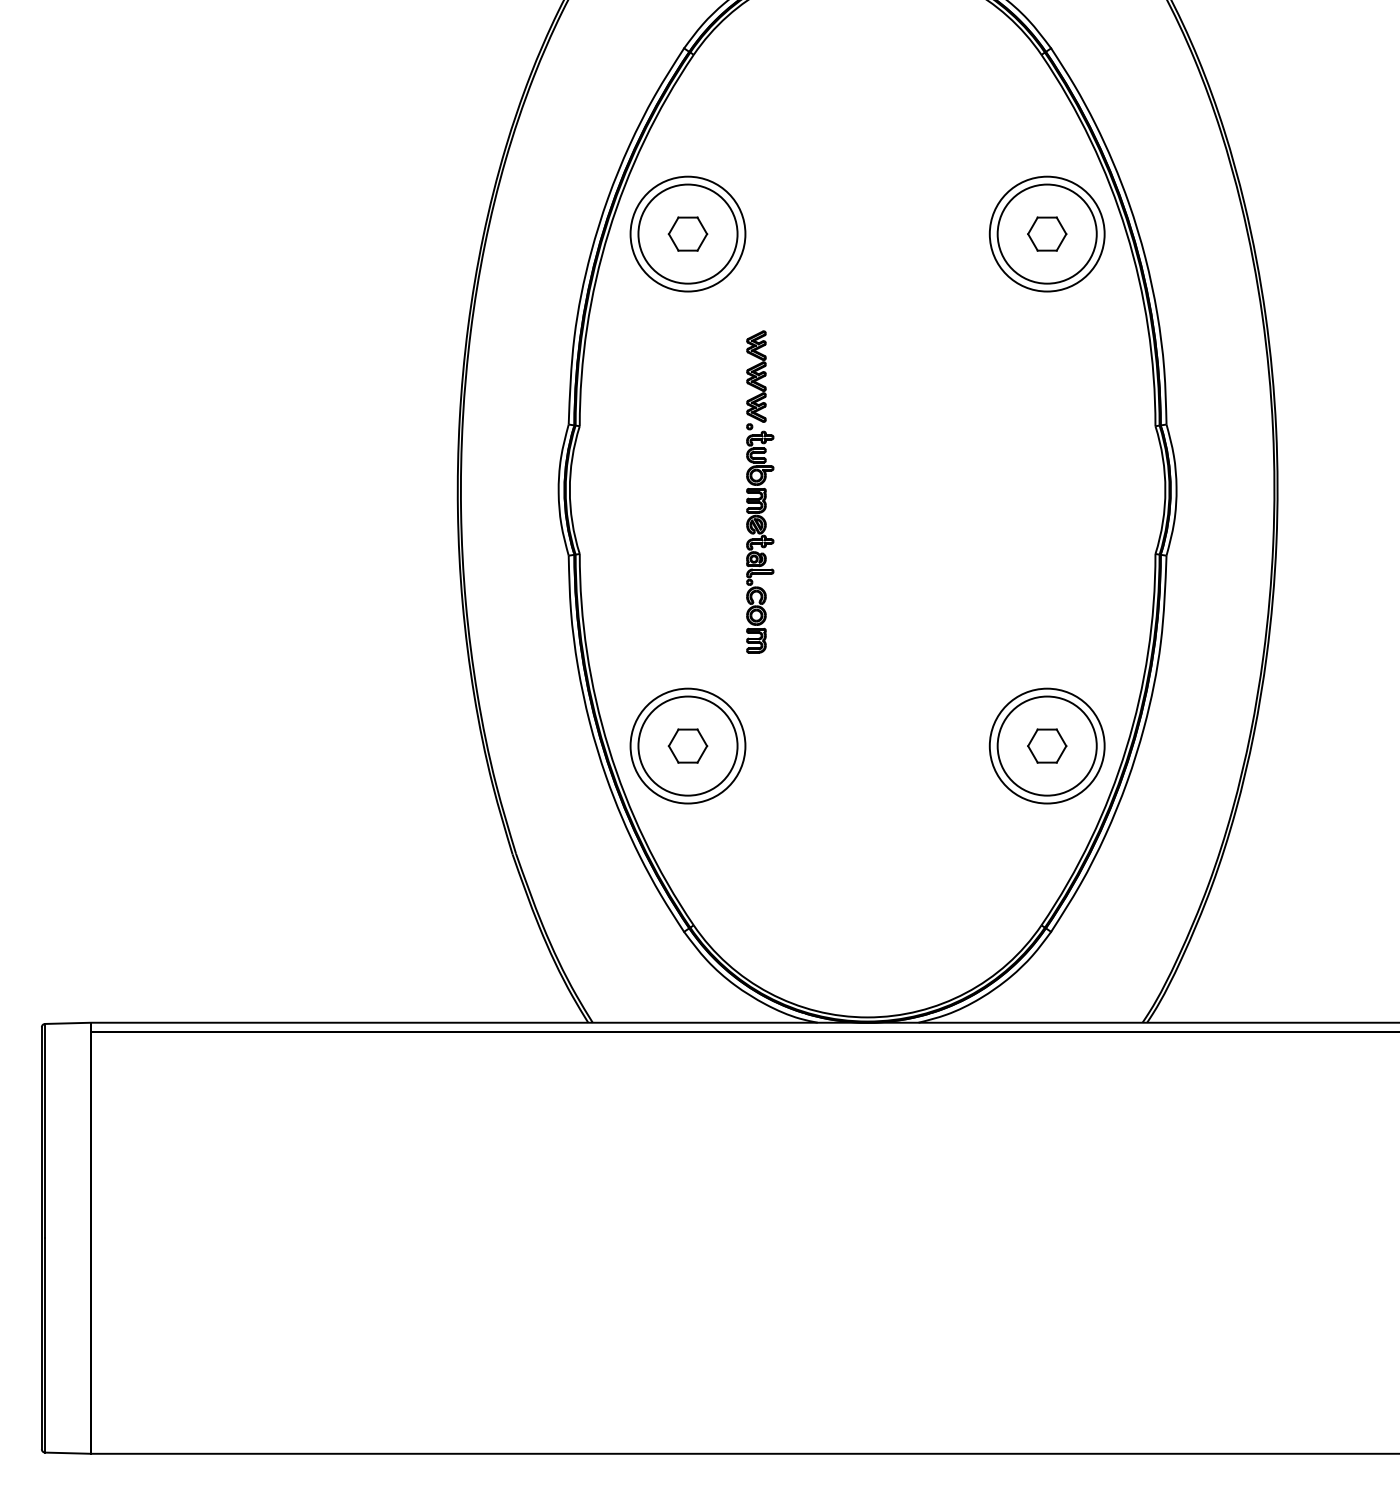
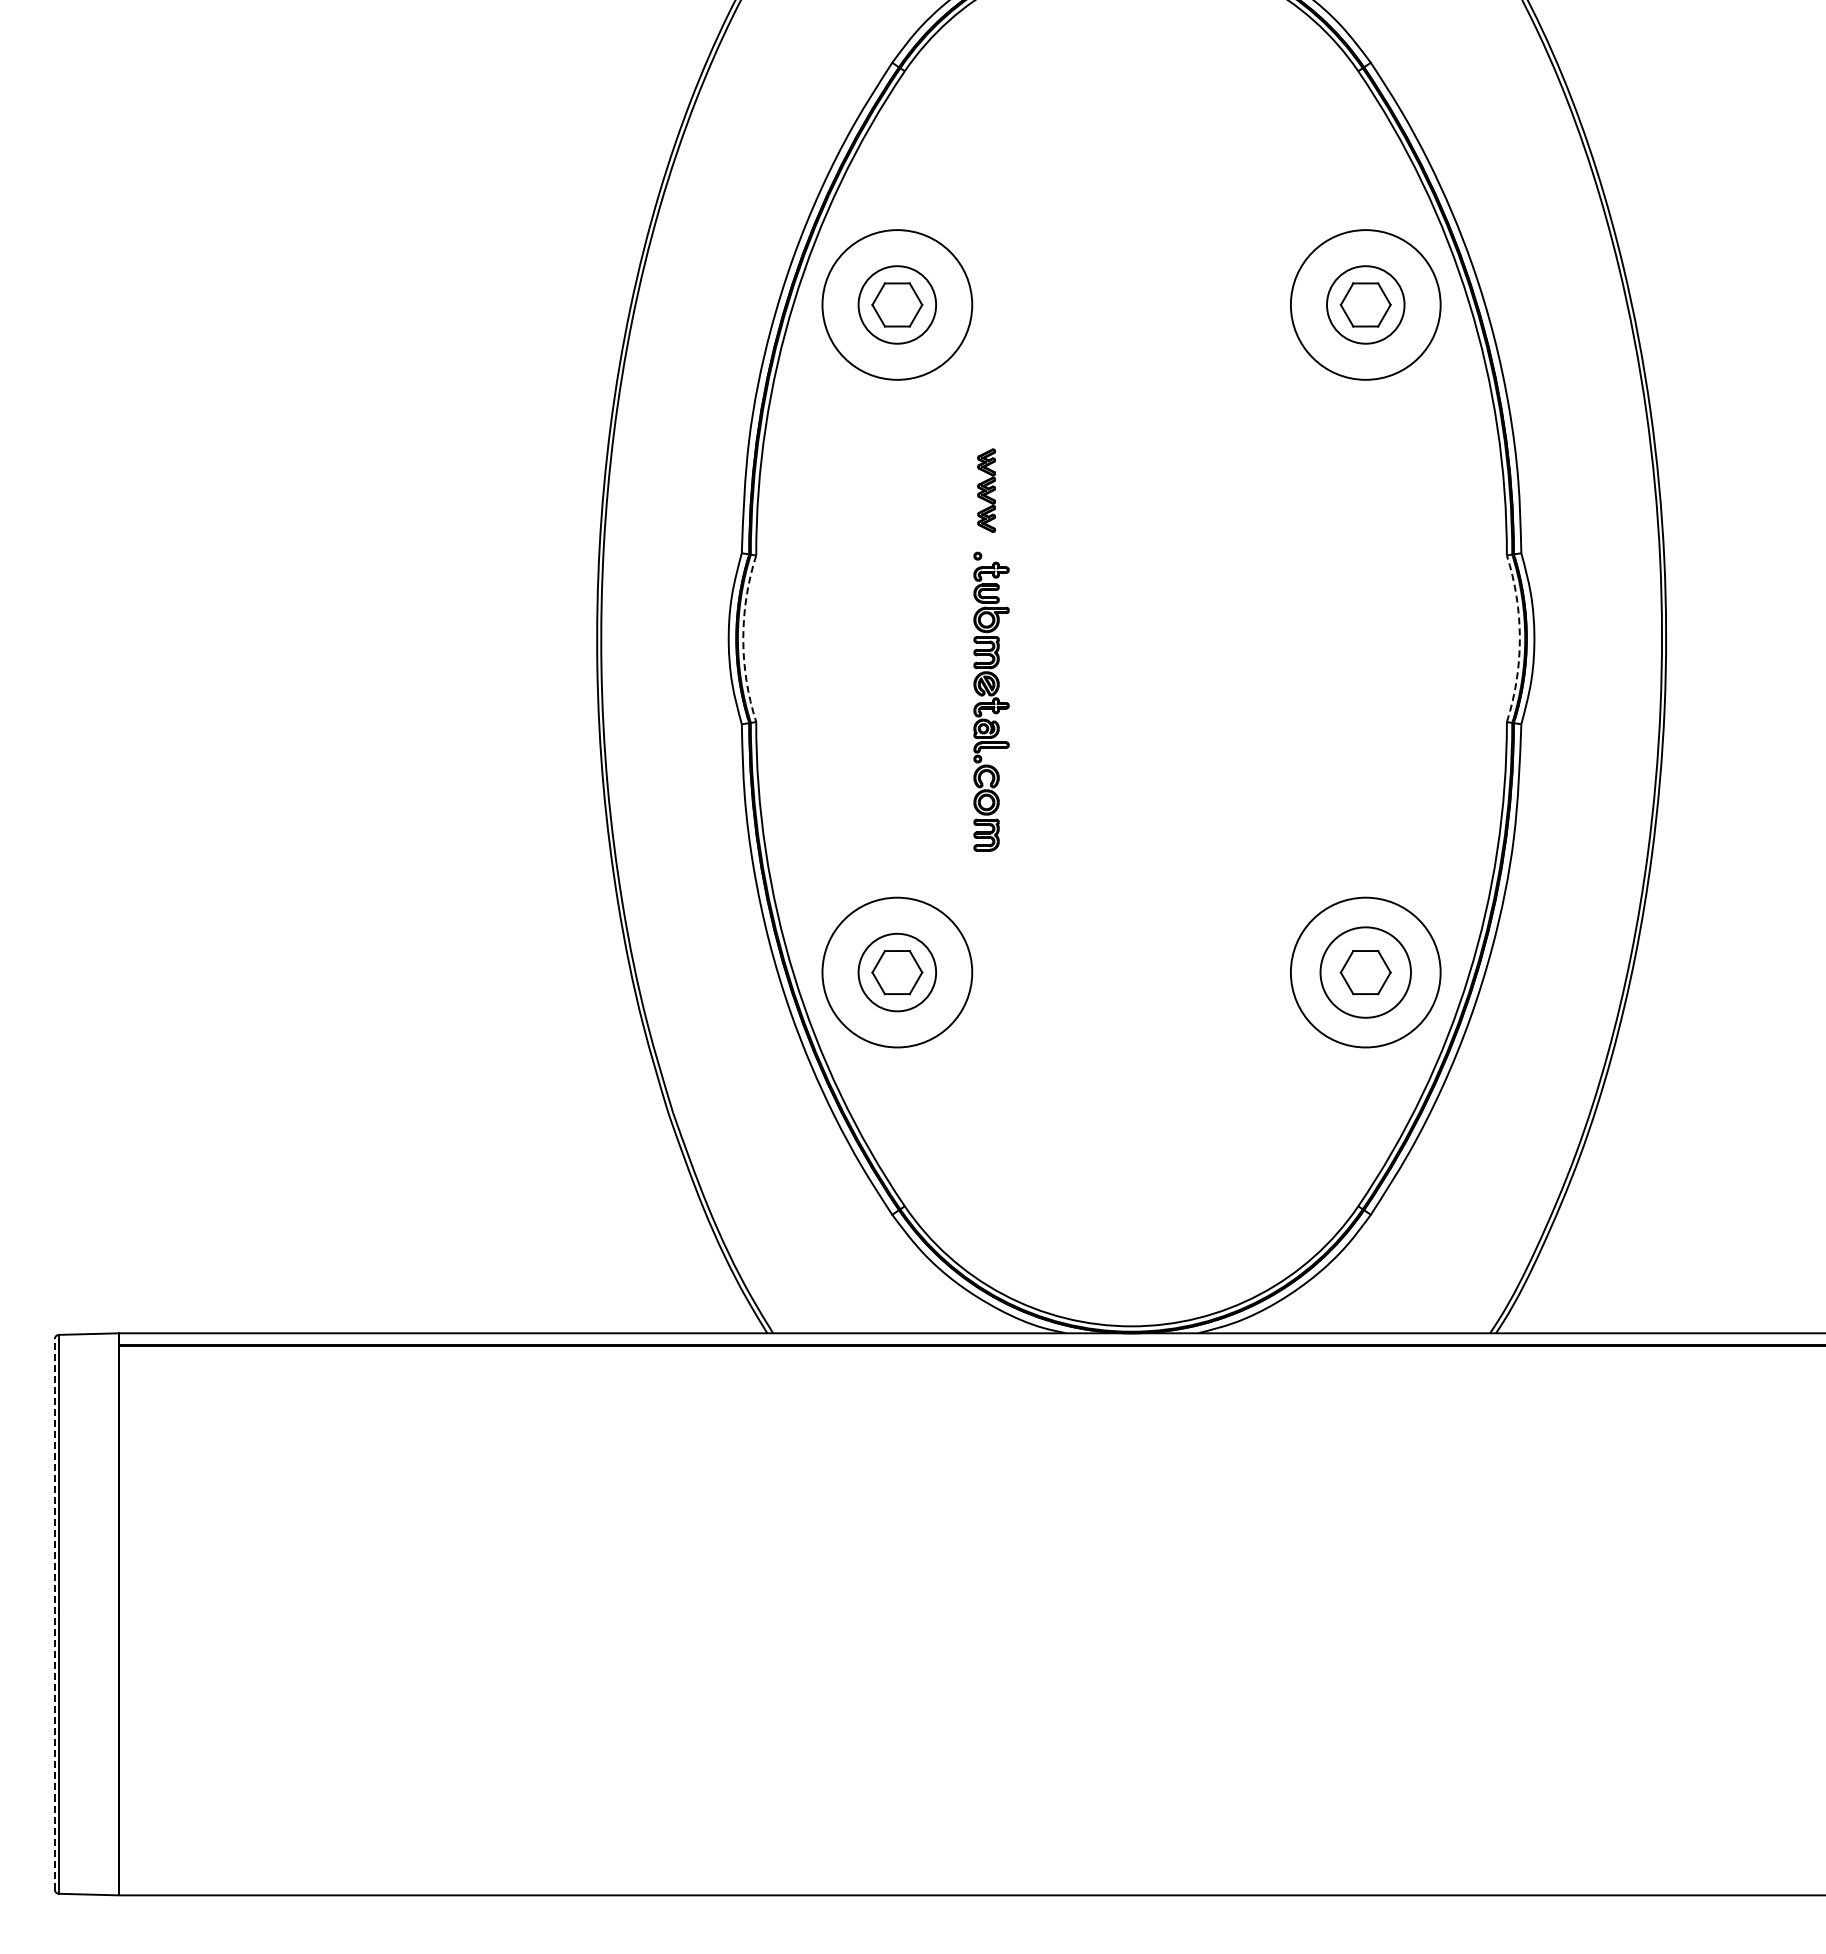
circle: (687, 233) -> (896, 304), size x0.6
circle: (1047, 233) -> (1365, 304), size x0.6
part: (756, 376) -> (986, 490), size x0.7
arc: (570, 489) -> (743, 638), solid -> dashed
arc: (1165, 489) -> (1519, 638), solid -> dashed
circle: (687, 746) -> (896, 972), size x0.6
circle: (1047, 746) -> (1365, 972), size x0.7
line: (41, 1237) -> (54, 1613), solid -> dashed

